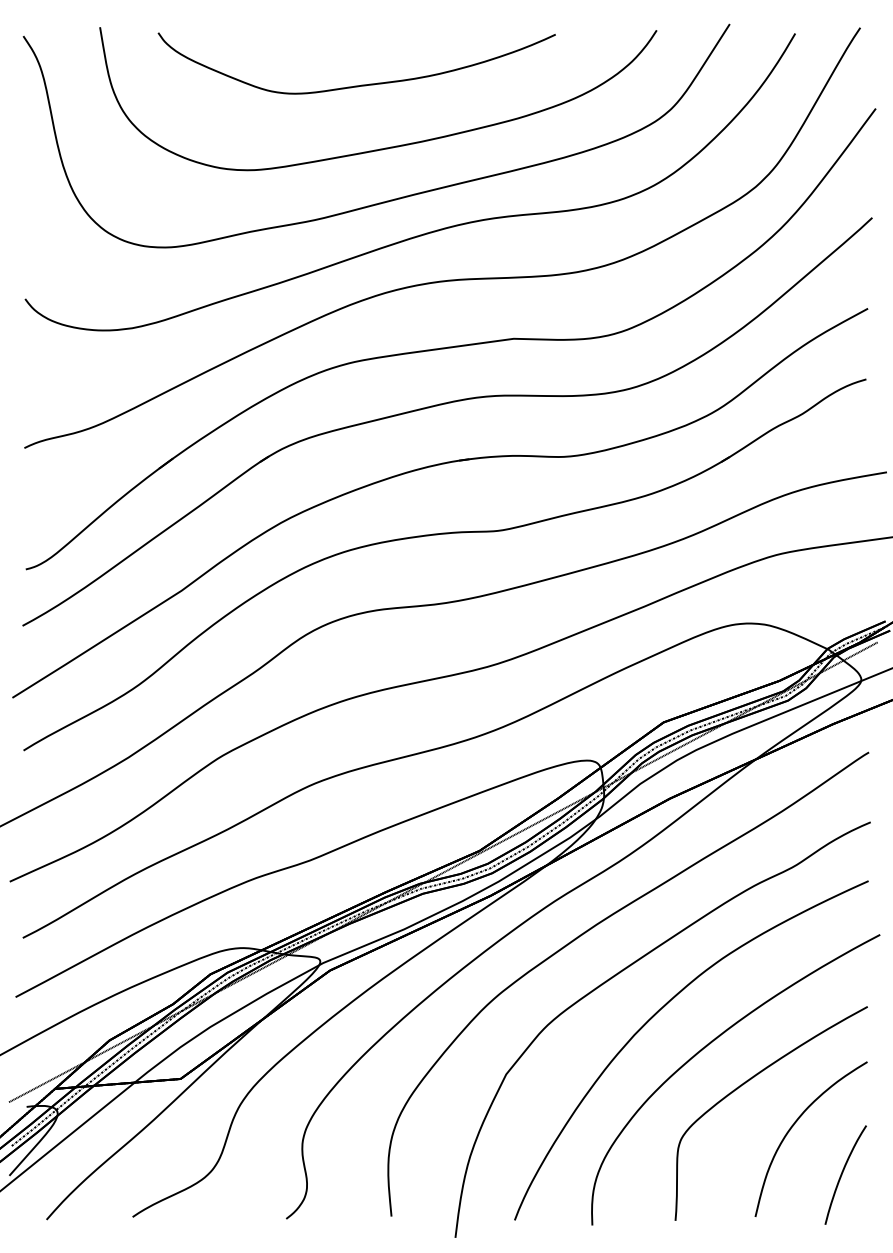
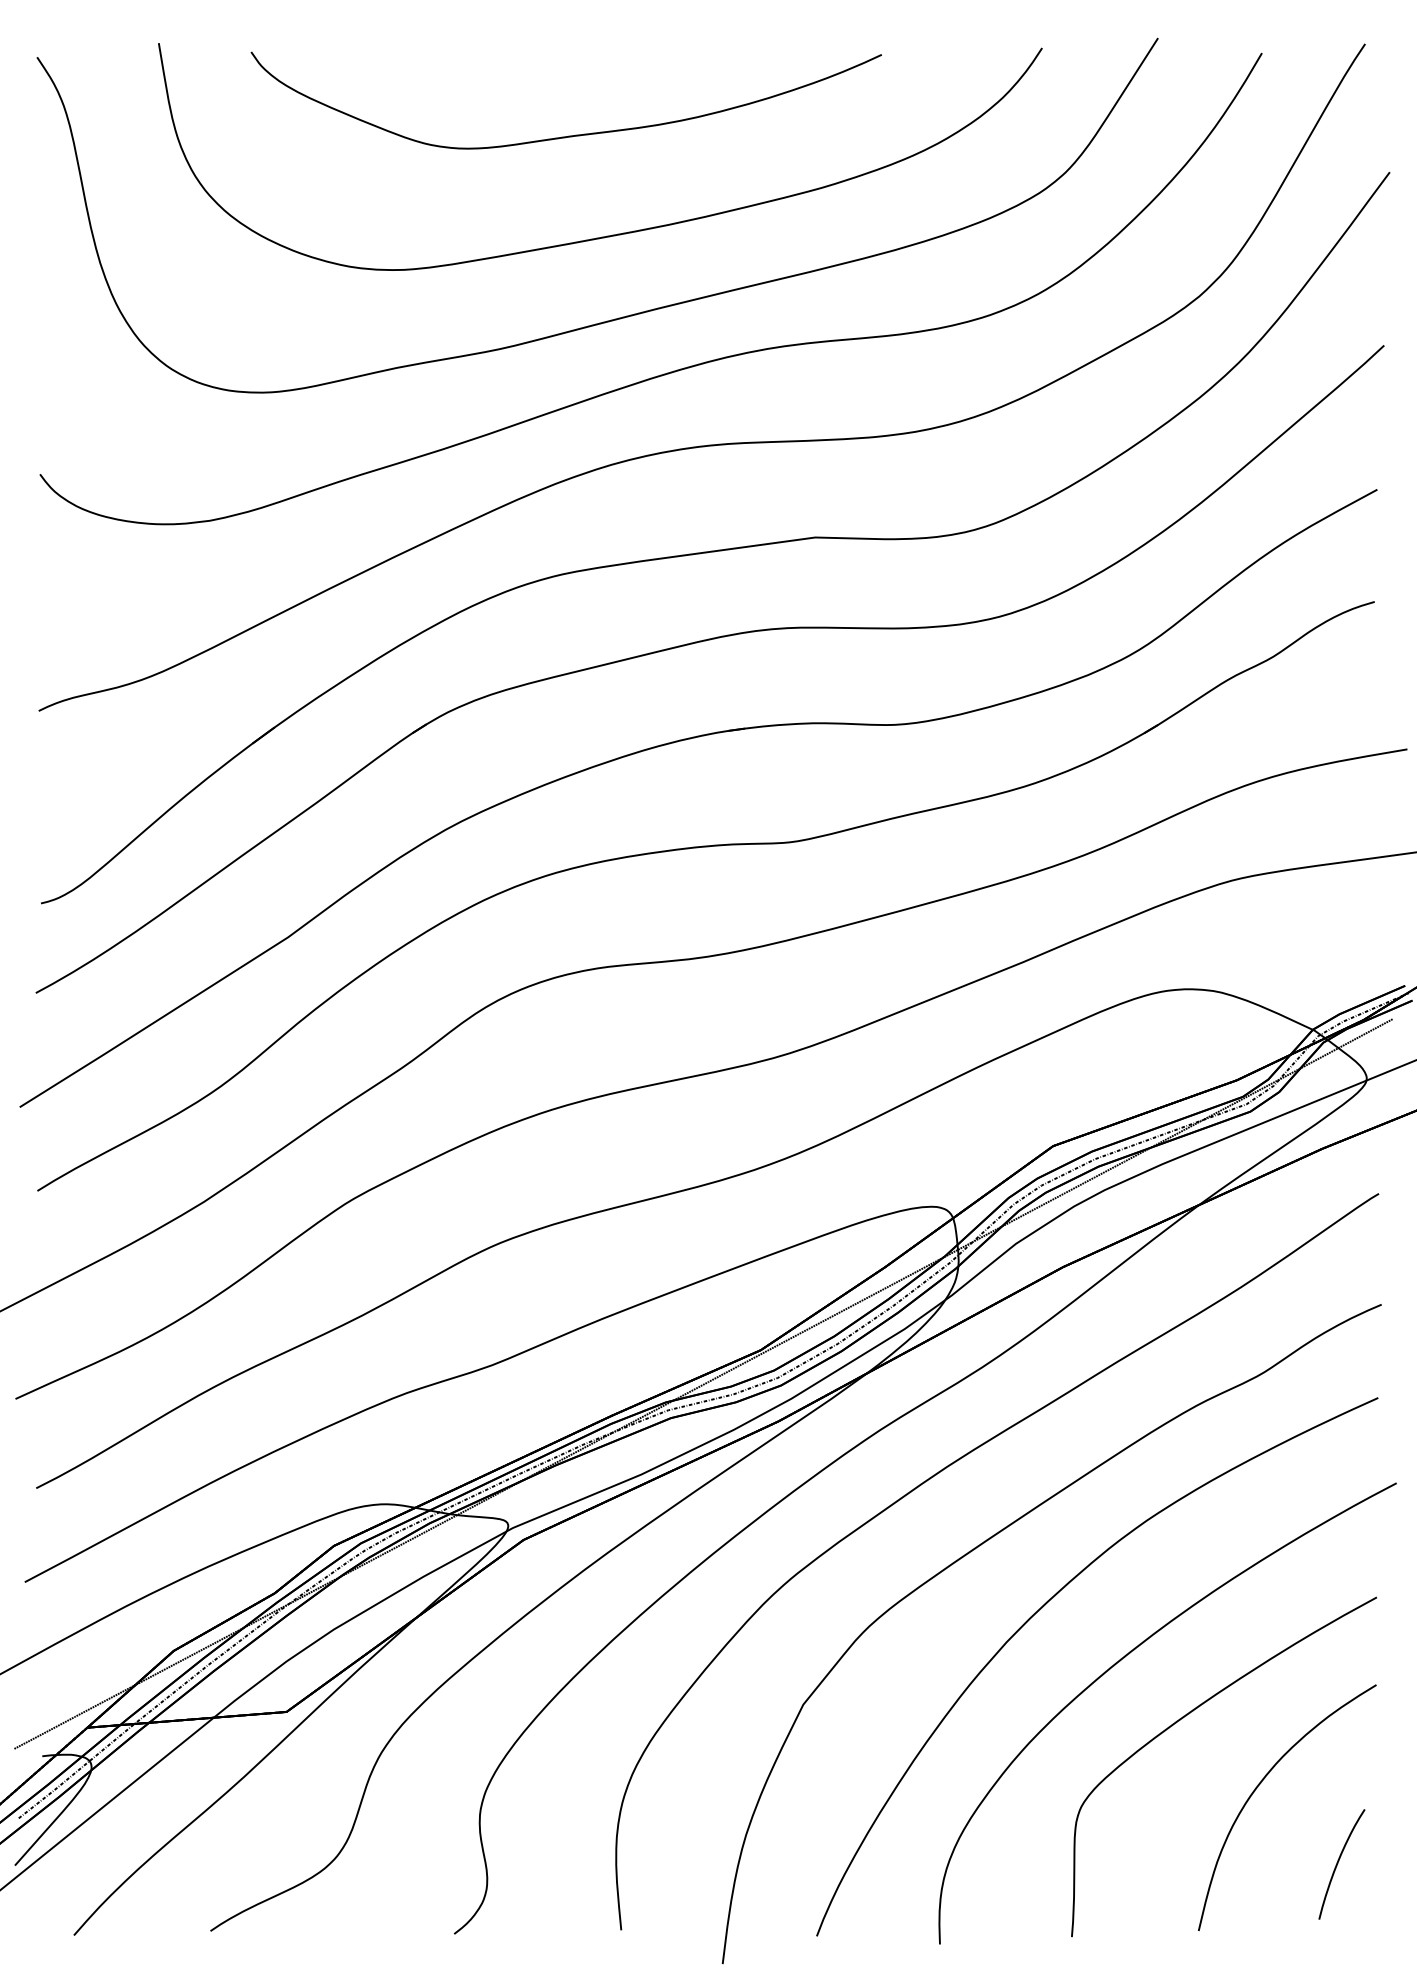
part: (845, 1174) -> (1341, 1863), size x0.7

